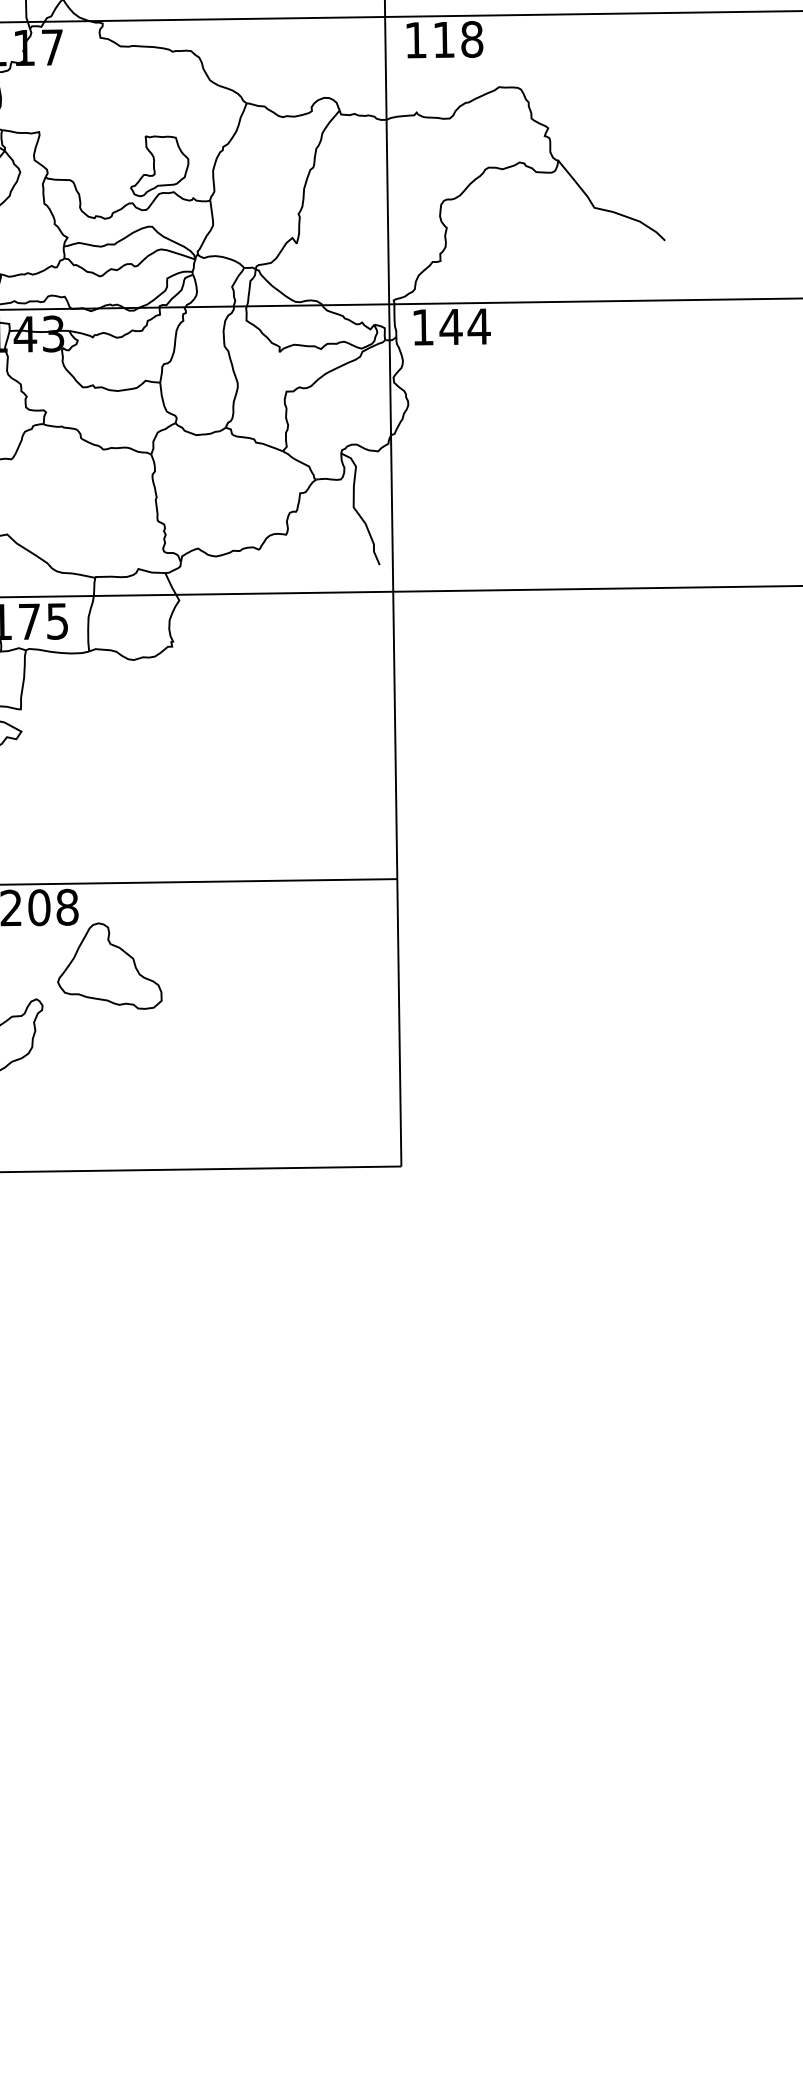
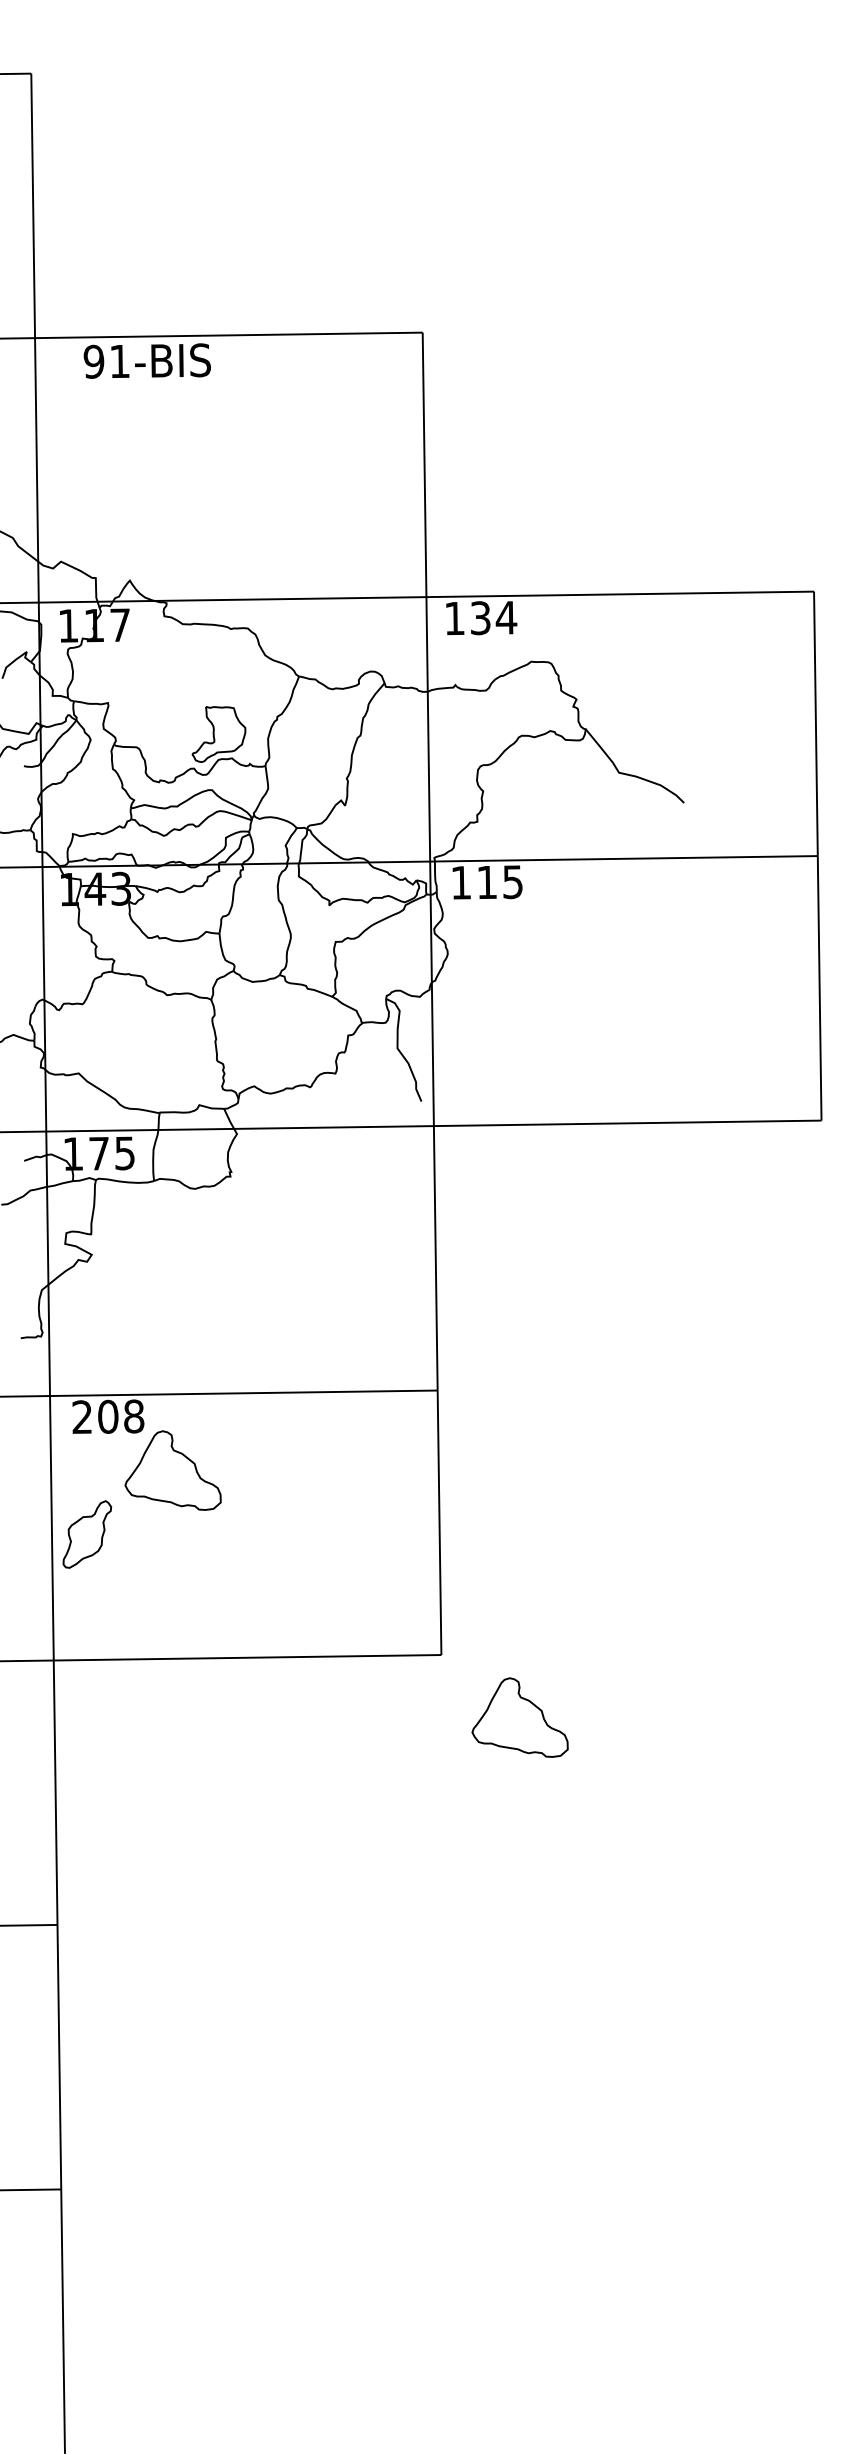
text: (459, 39) -> (494, 617), 118 -> 134
text: (464, 327) -> (499, 882), 144 -> 115
part: (486, 1234) -> (519, 1717), added

